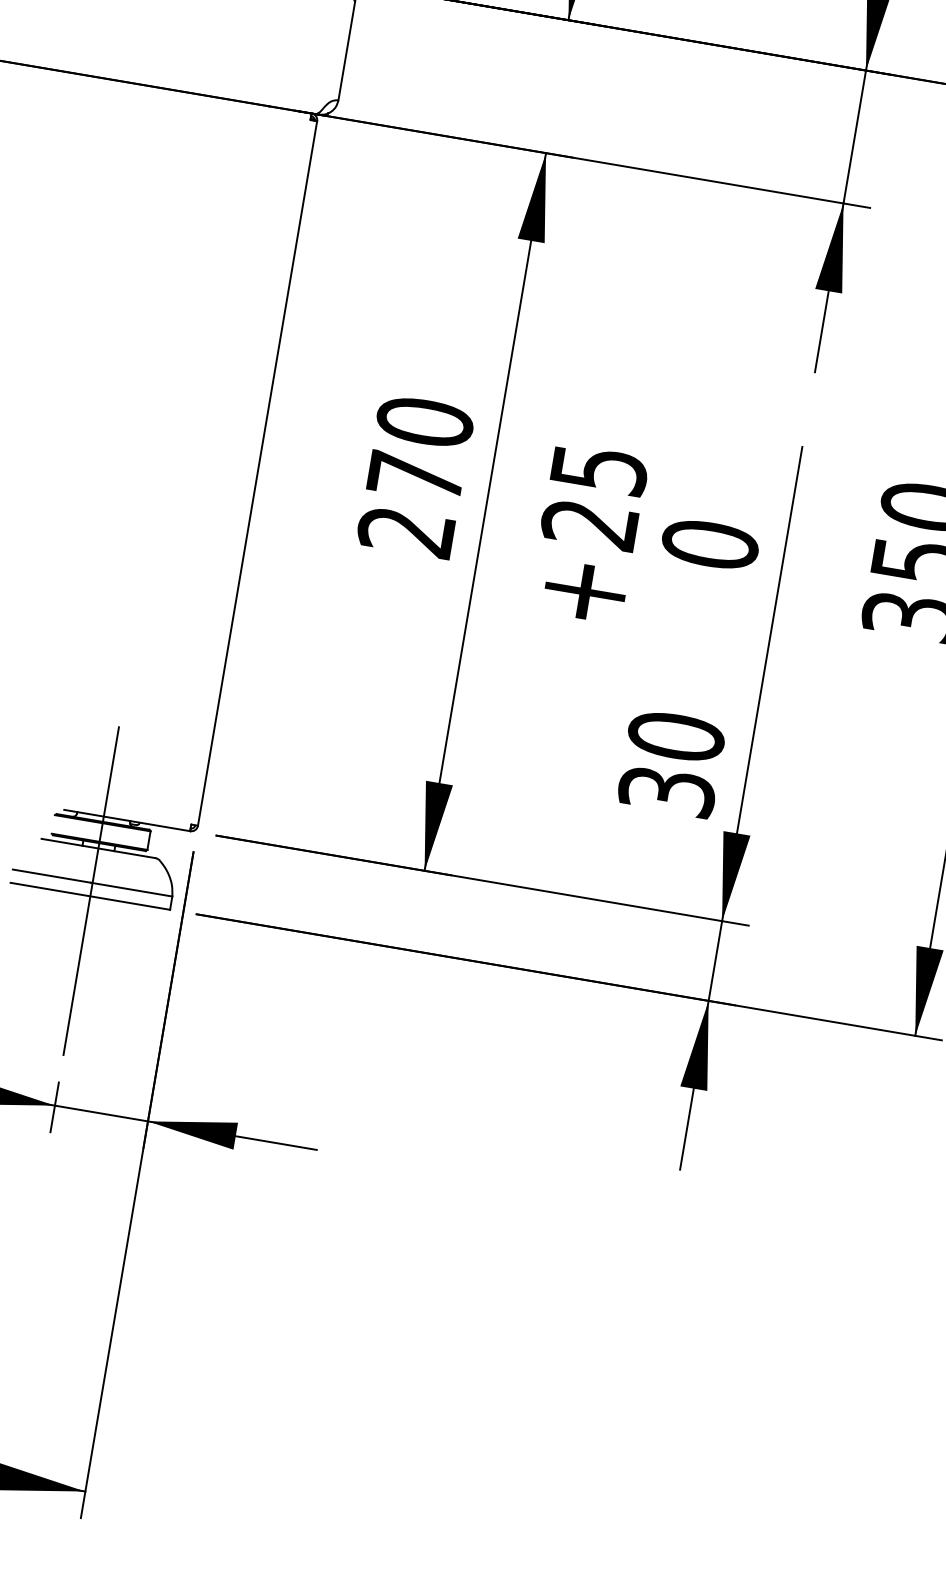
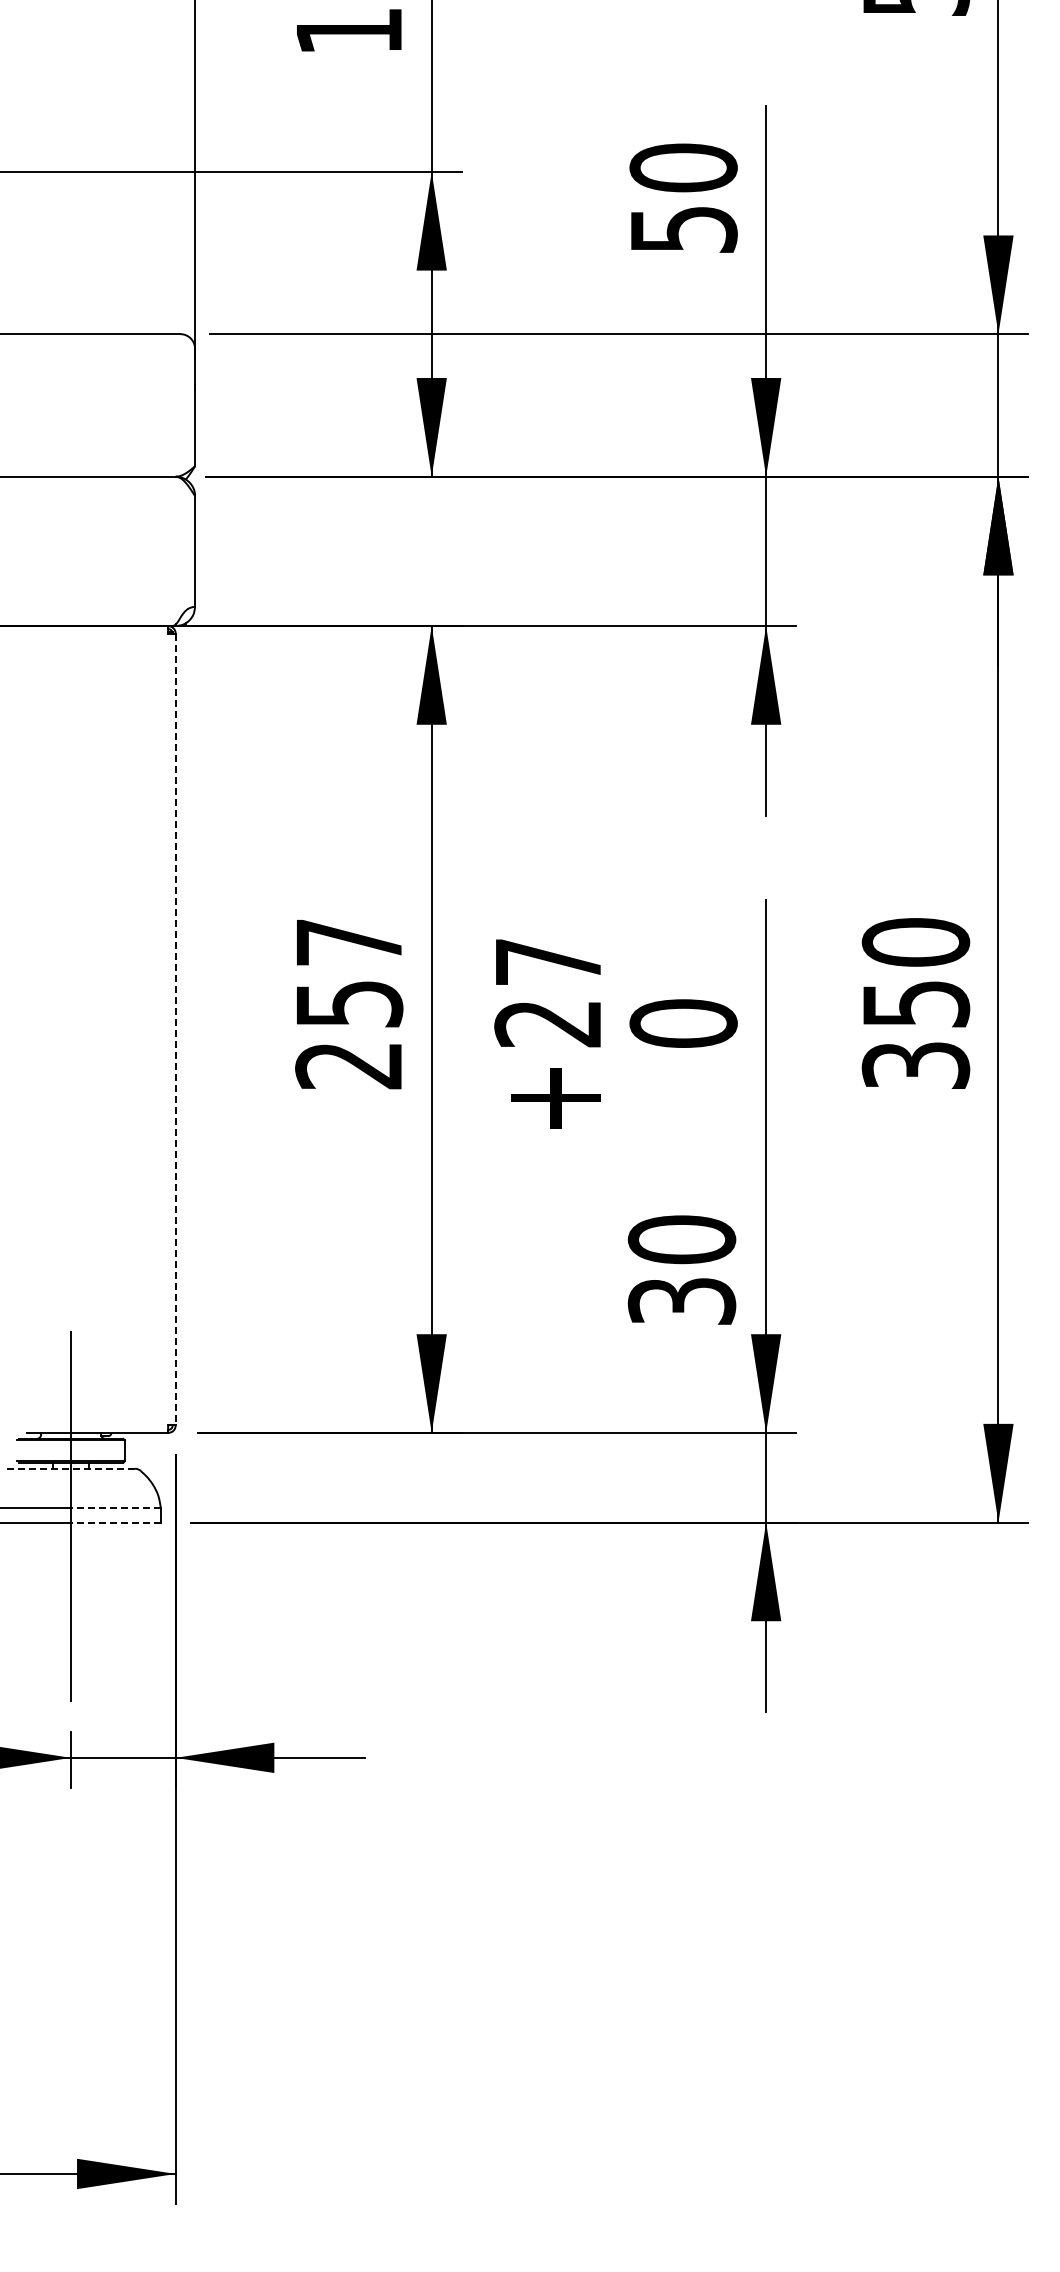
text: (420, 448) -> (349, 972), 270 -> 257
text: (600, 470) -> (549, 962), 25 -> 27
line: (257, 473) -> (175, 1029), solid -> dashed
line: (98, 848) -> (71, 1468), solid -> dashed
line: (131, 889) -> (114, 1507), solid -> dashed
line: (128, 902) -> (114, 1522), solid -> dashed

